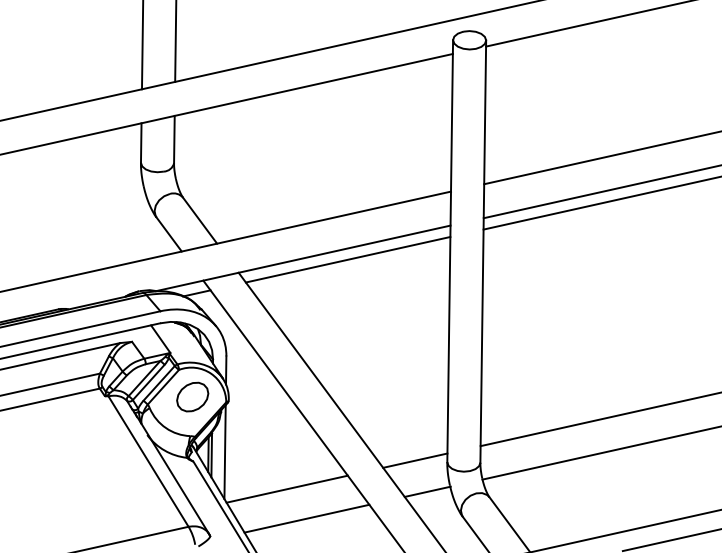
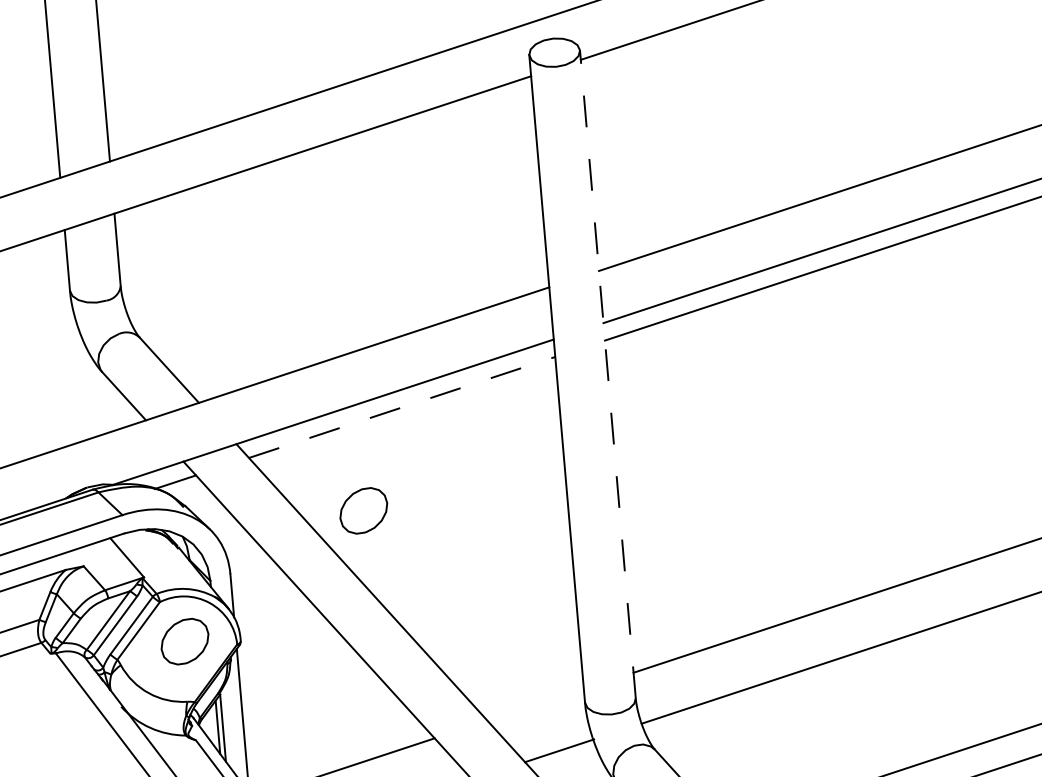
line: (483, 251) -> (608, 374), solid -> dashed
line: (348, 259) -> (402, 407), solid -> dashed
part: (316, 323) -> (363, 509), added
line: (415, 460) -> (536, 704), removed

